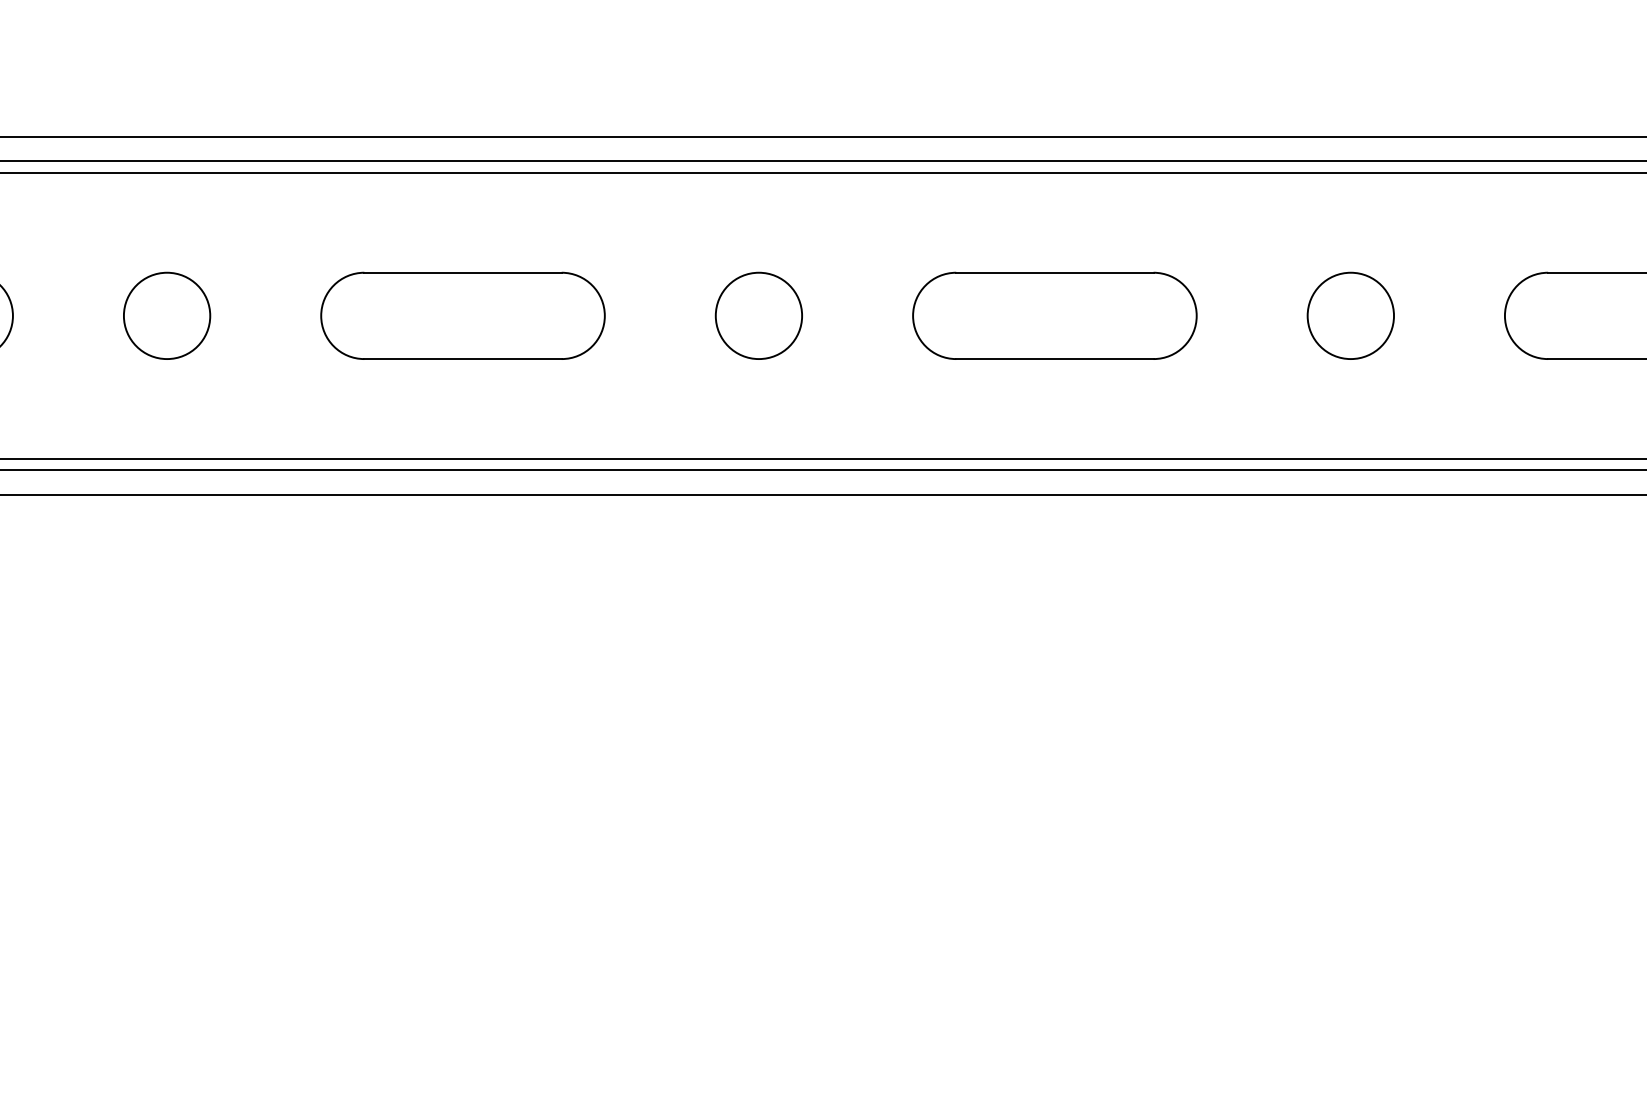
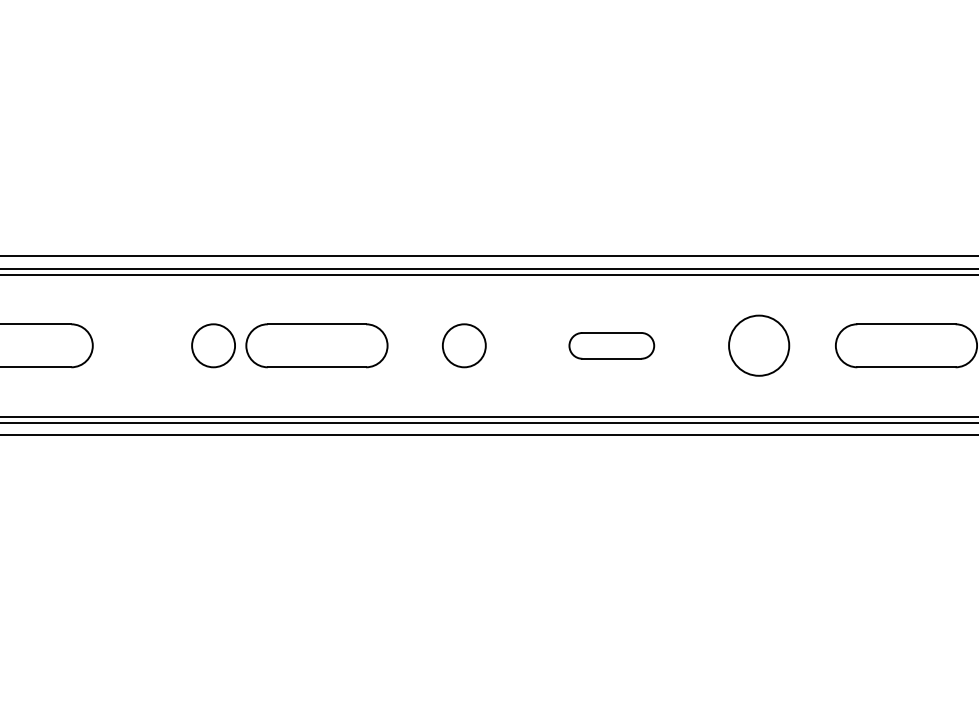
circle: (166, 315) -> (213, 345), moved
part: (1054, 315) -> (611, 345), size x0.6
circle: (1349, 315) -> (758, 345), size x1.4

